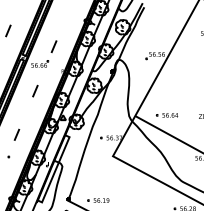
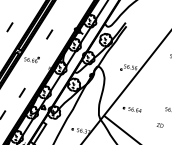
line: (53, 46) -> (49, 34), moved
line: (35, 90) -> (22, 92), moved
part: (166, 115) -> (131, 109), moved

